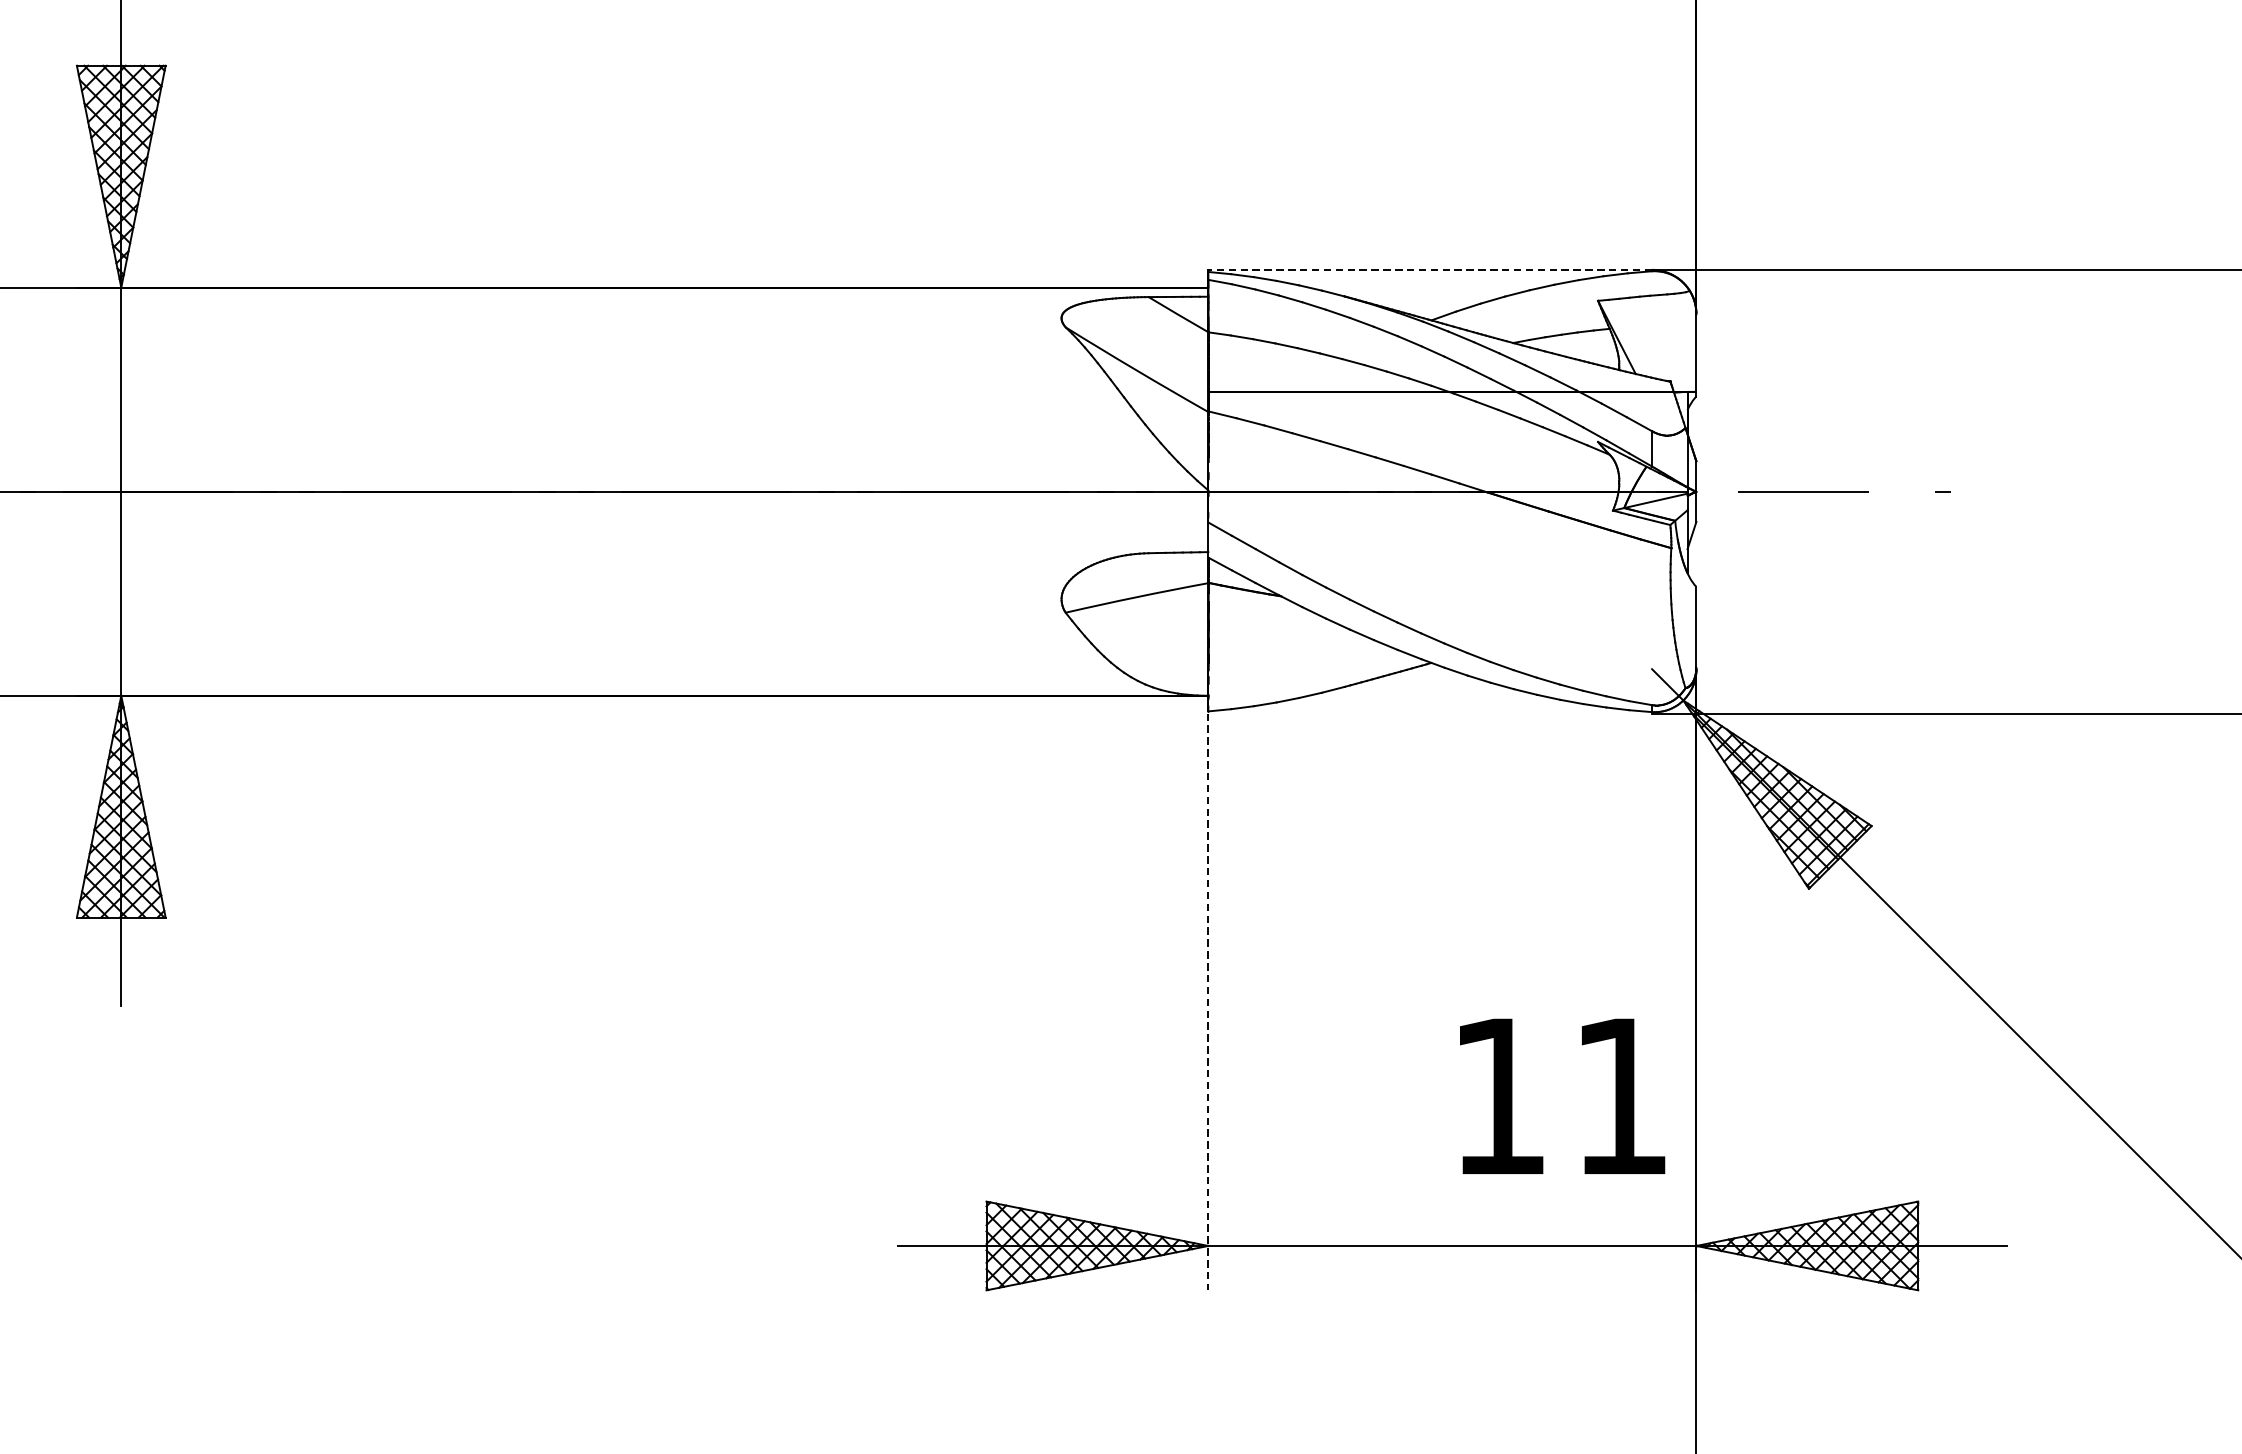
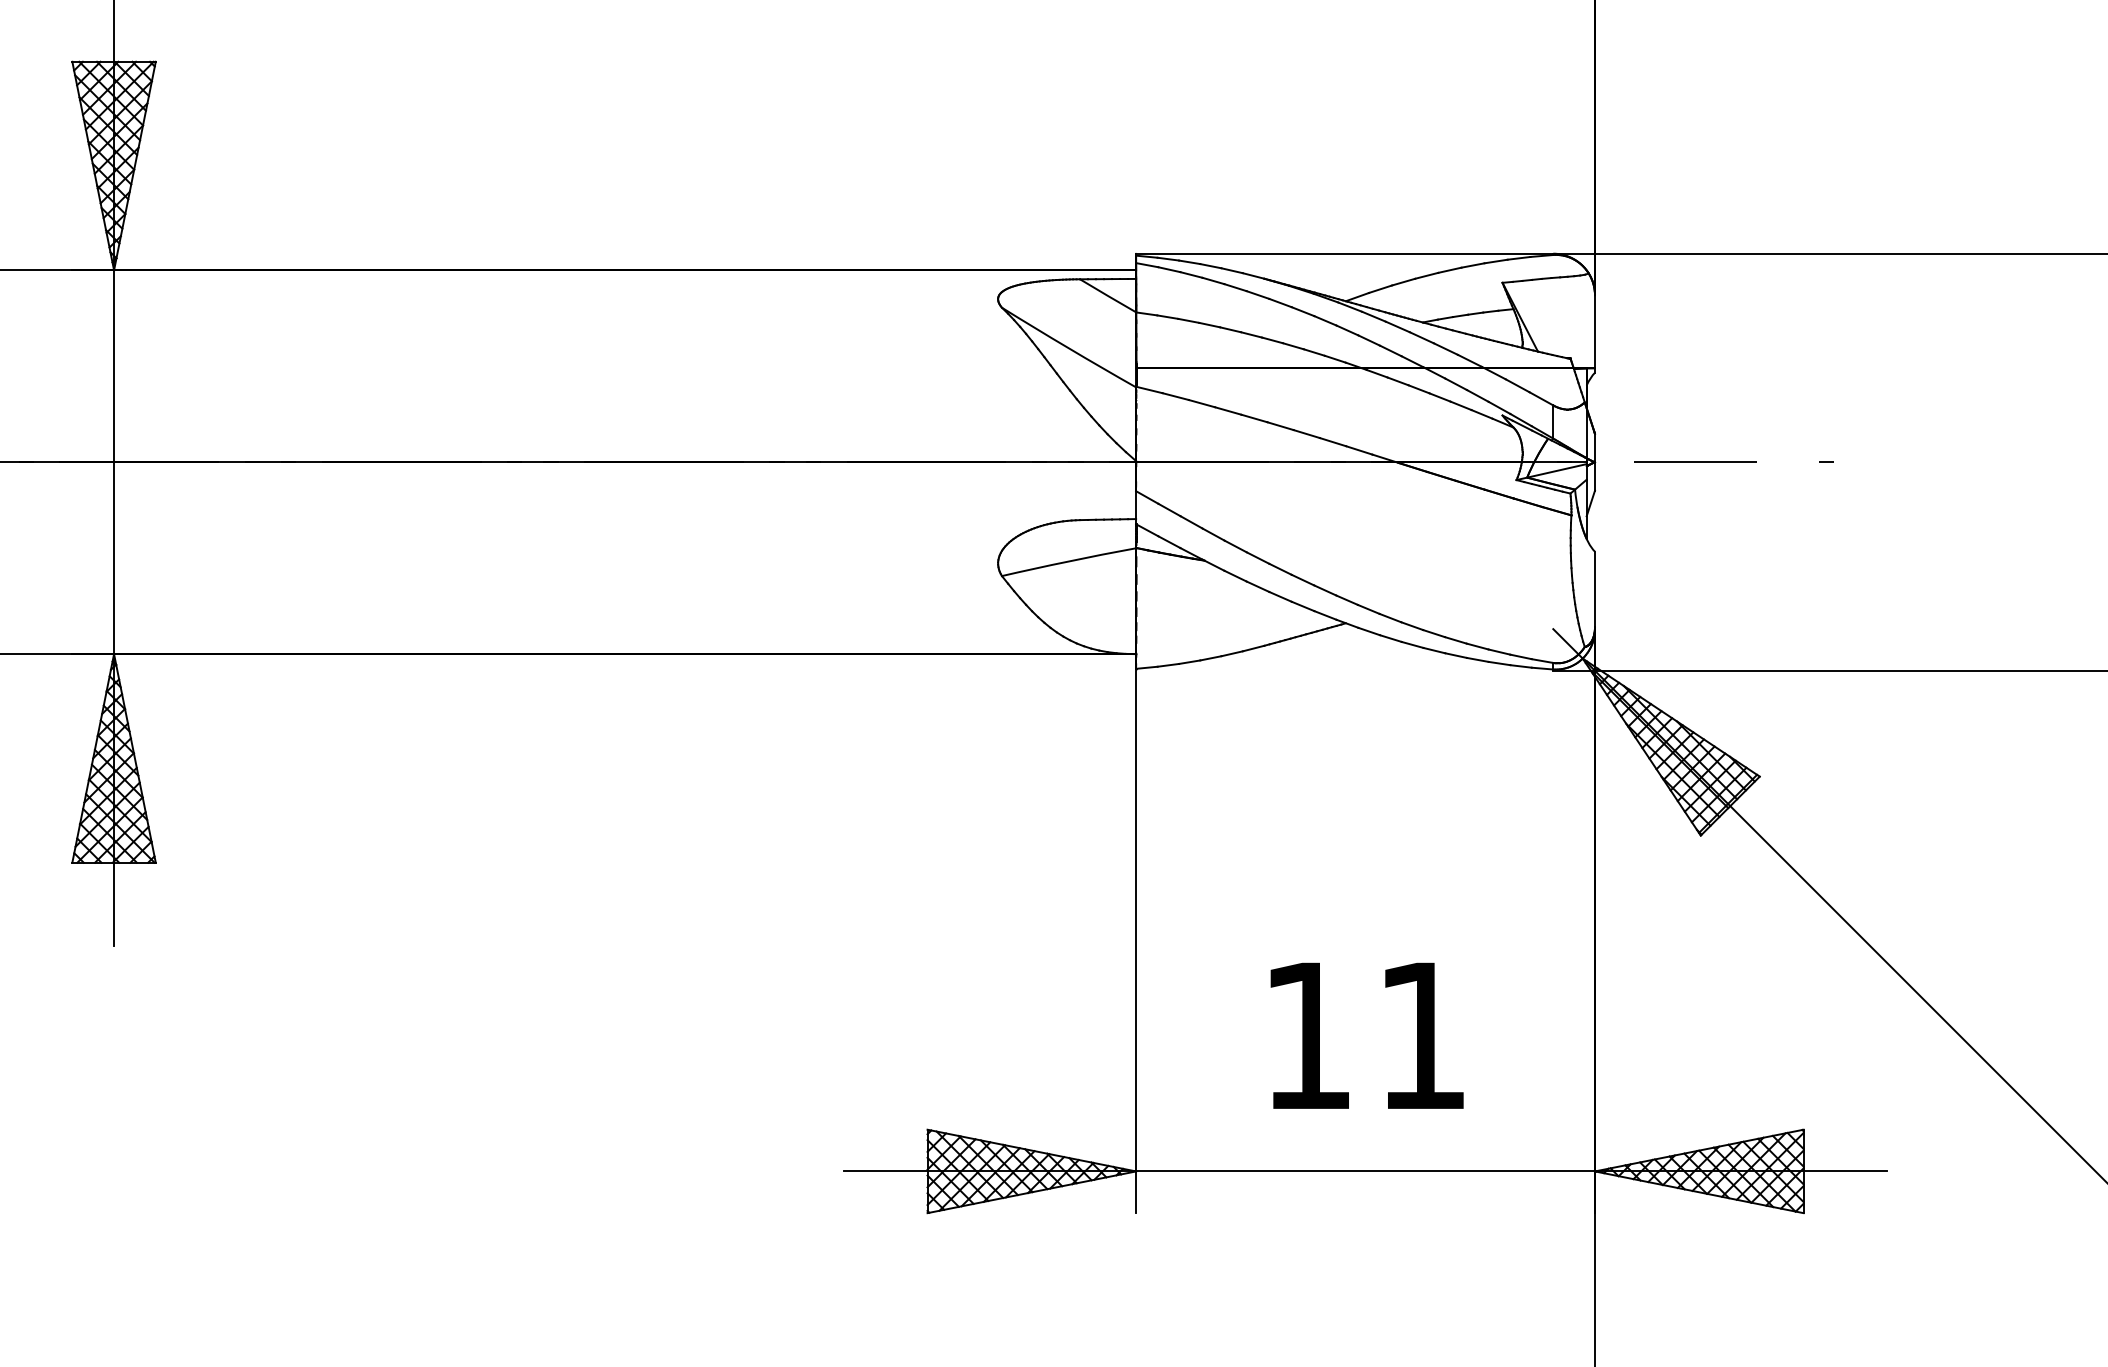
line: (1429, 269) -> (1344, 253), dashed -> solid
line: (1208, 1002) -> (1136, 942), dashed -> solid
text: (1561, 1096) -> (1366, 1035), moved

